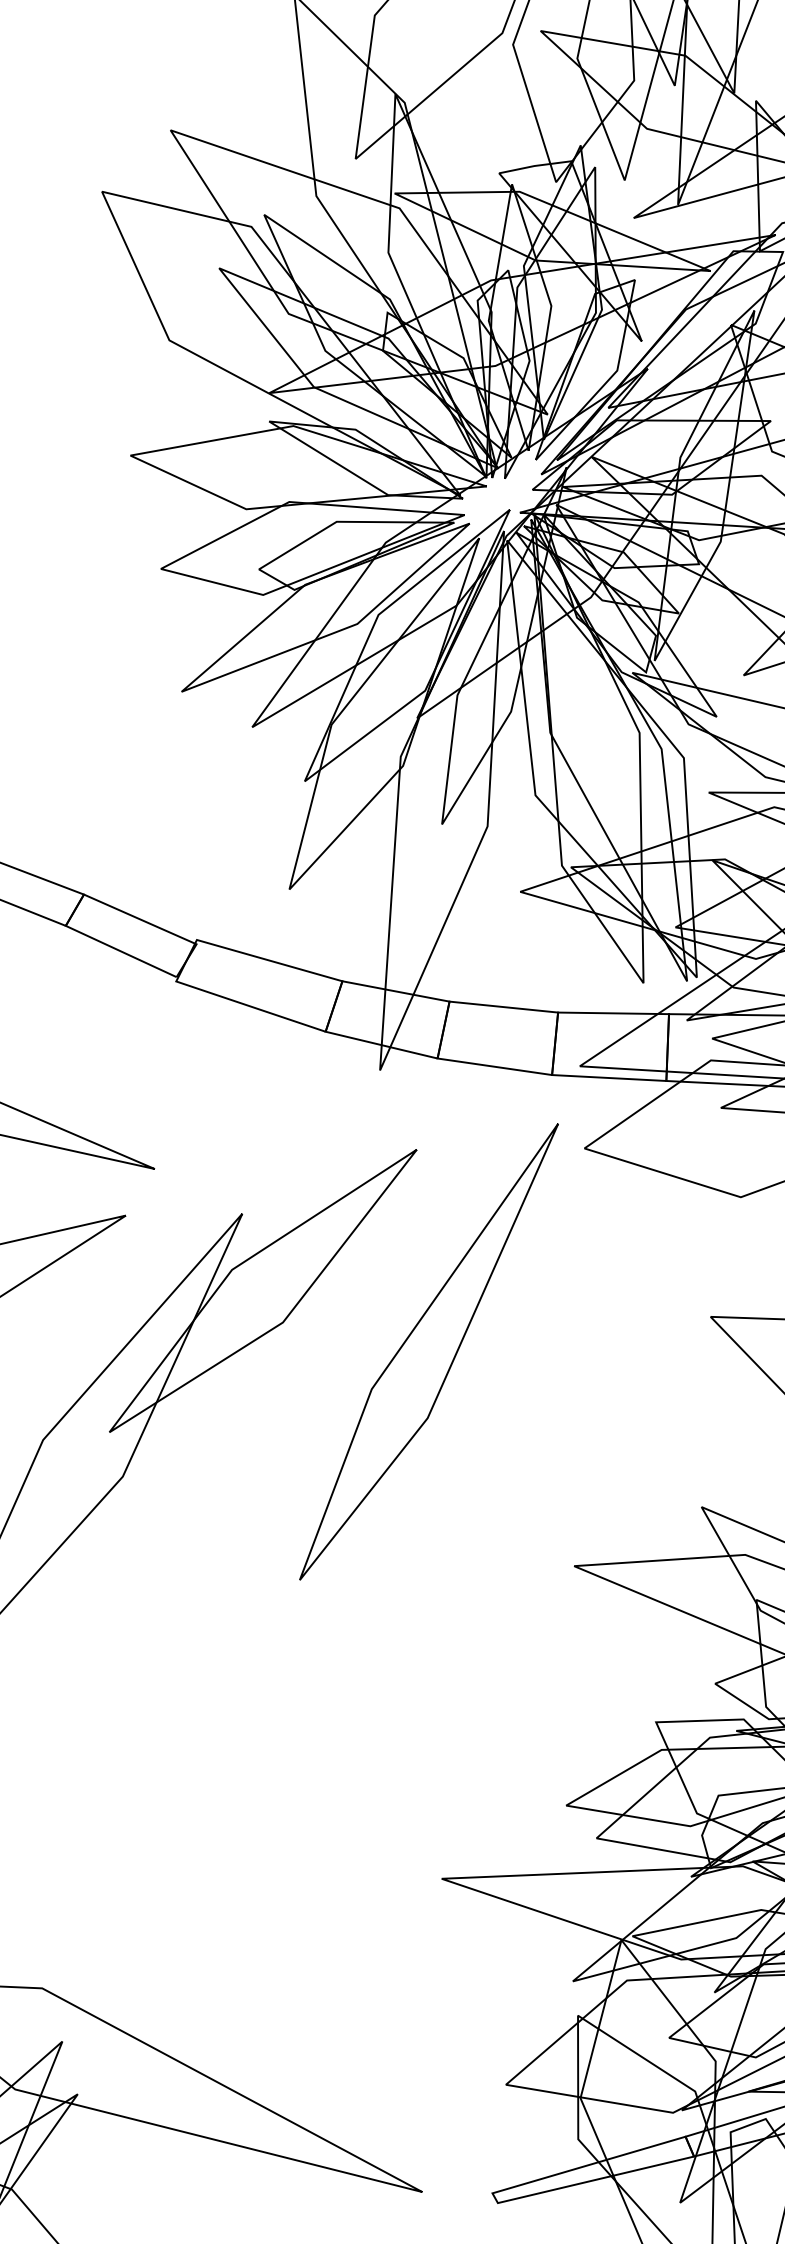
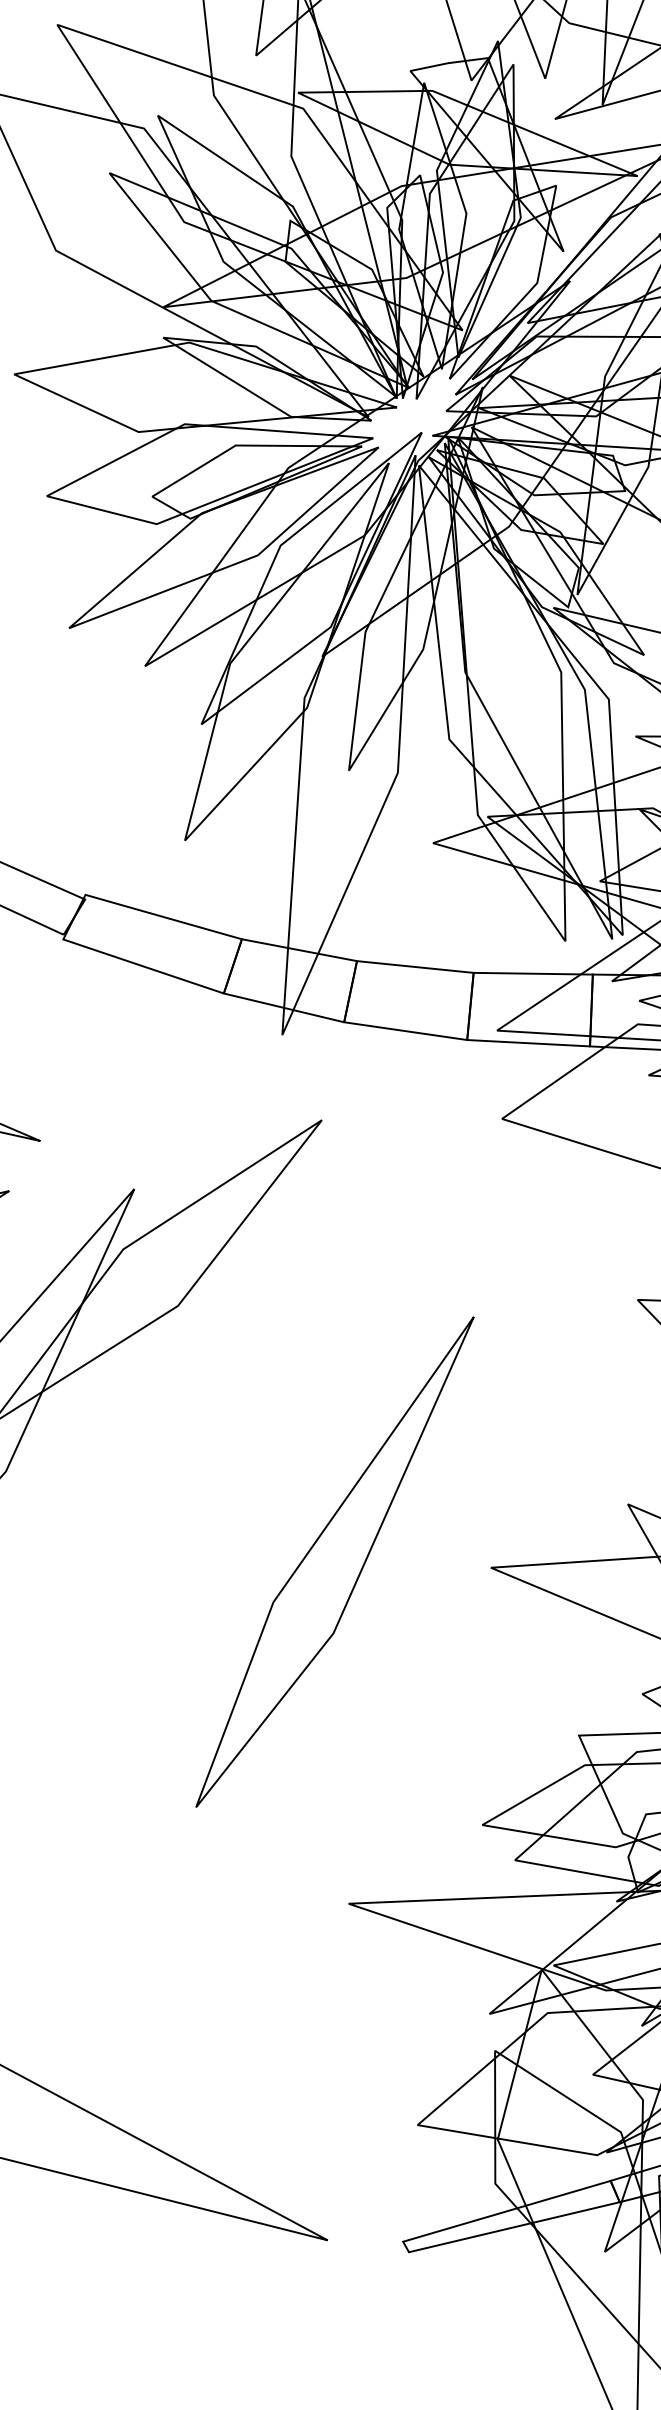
part: (428, 1351) -> (334, 1561), moved

